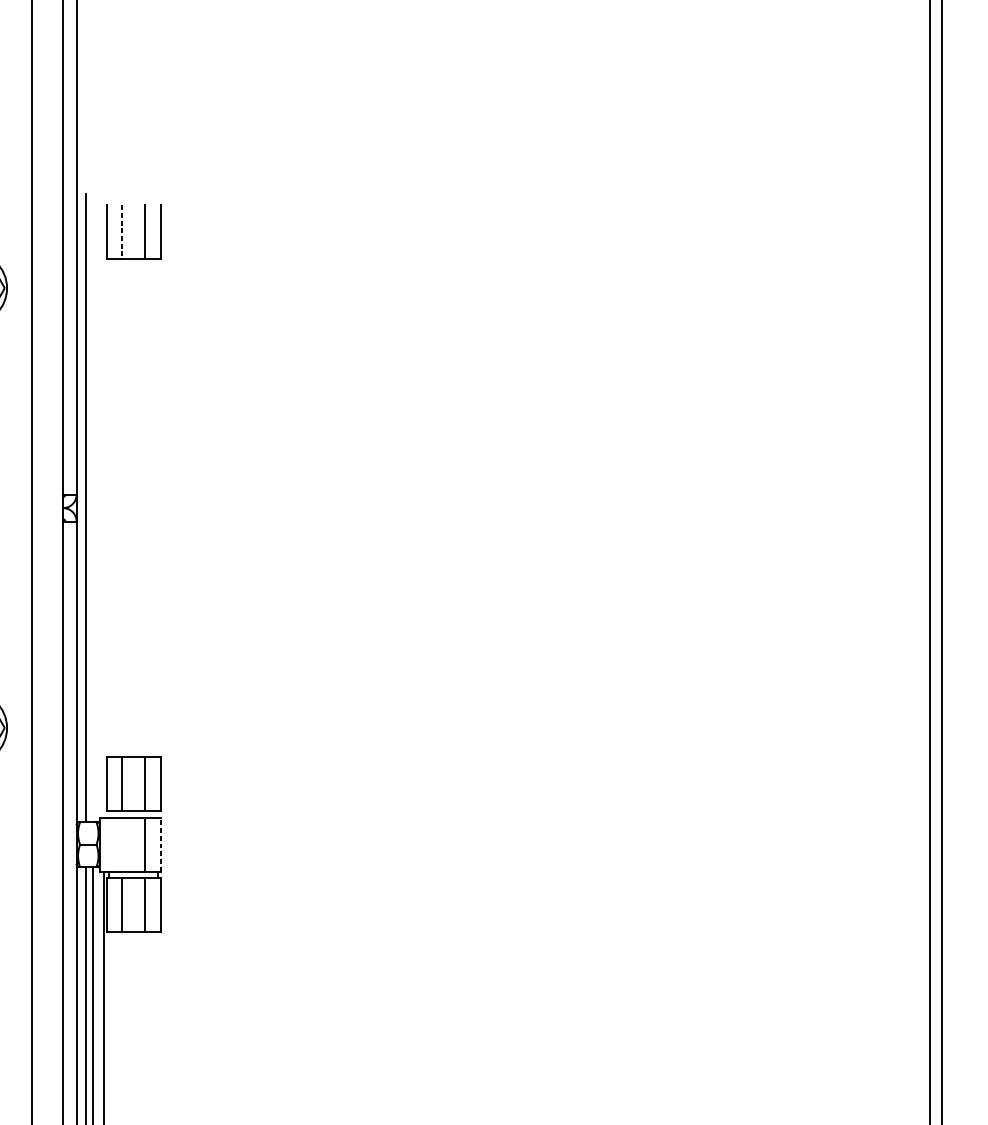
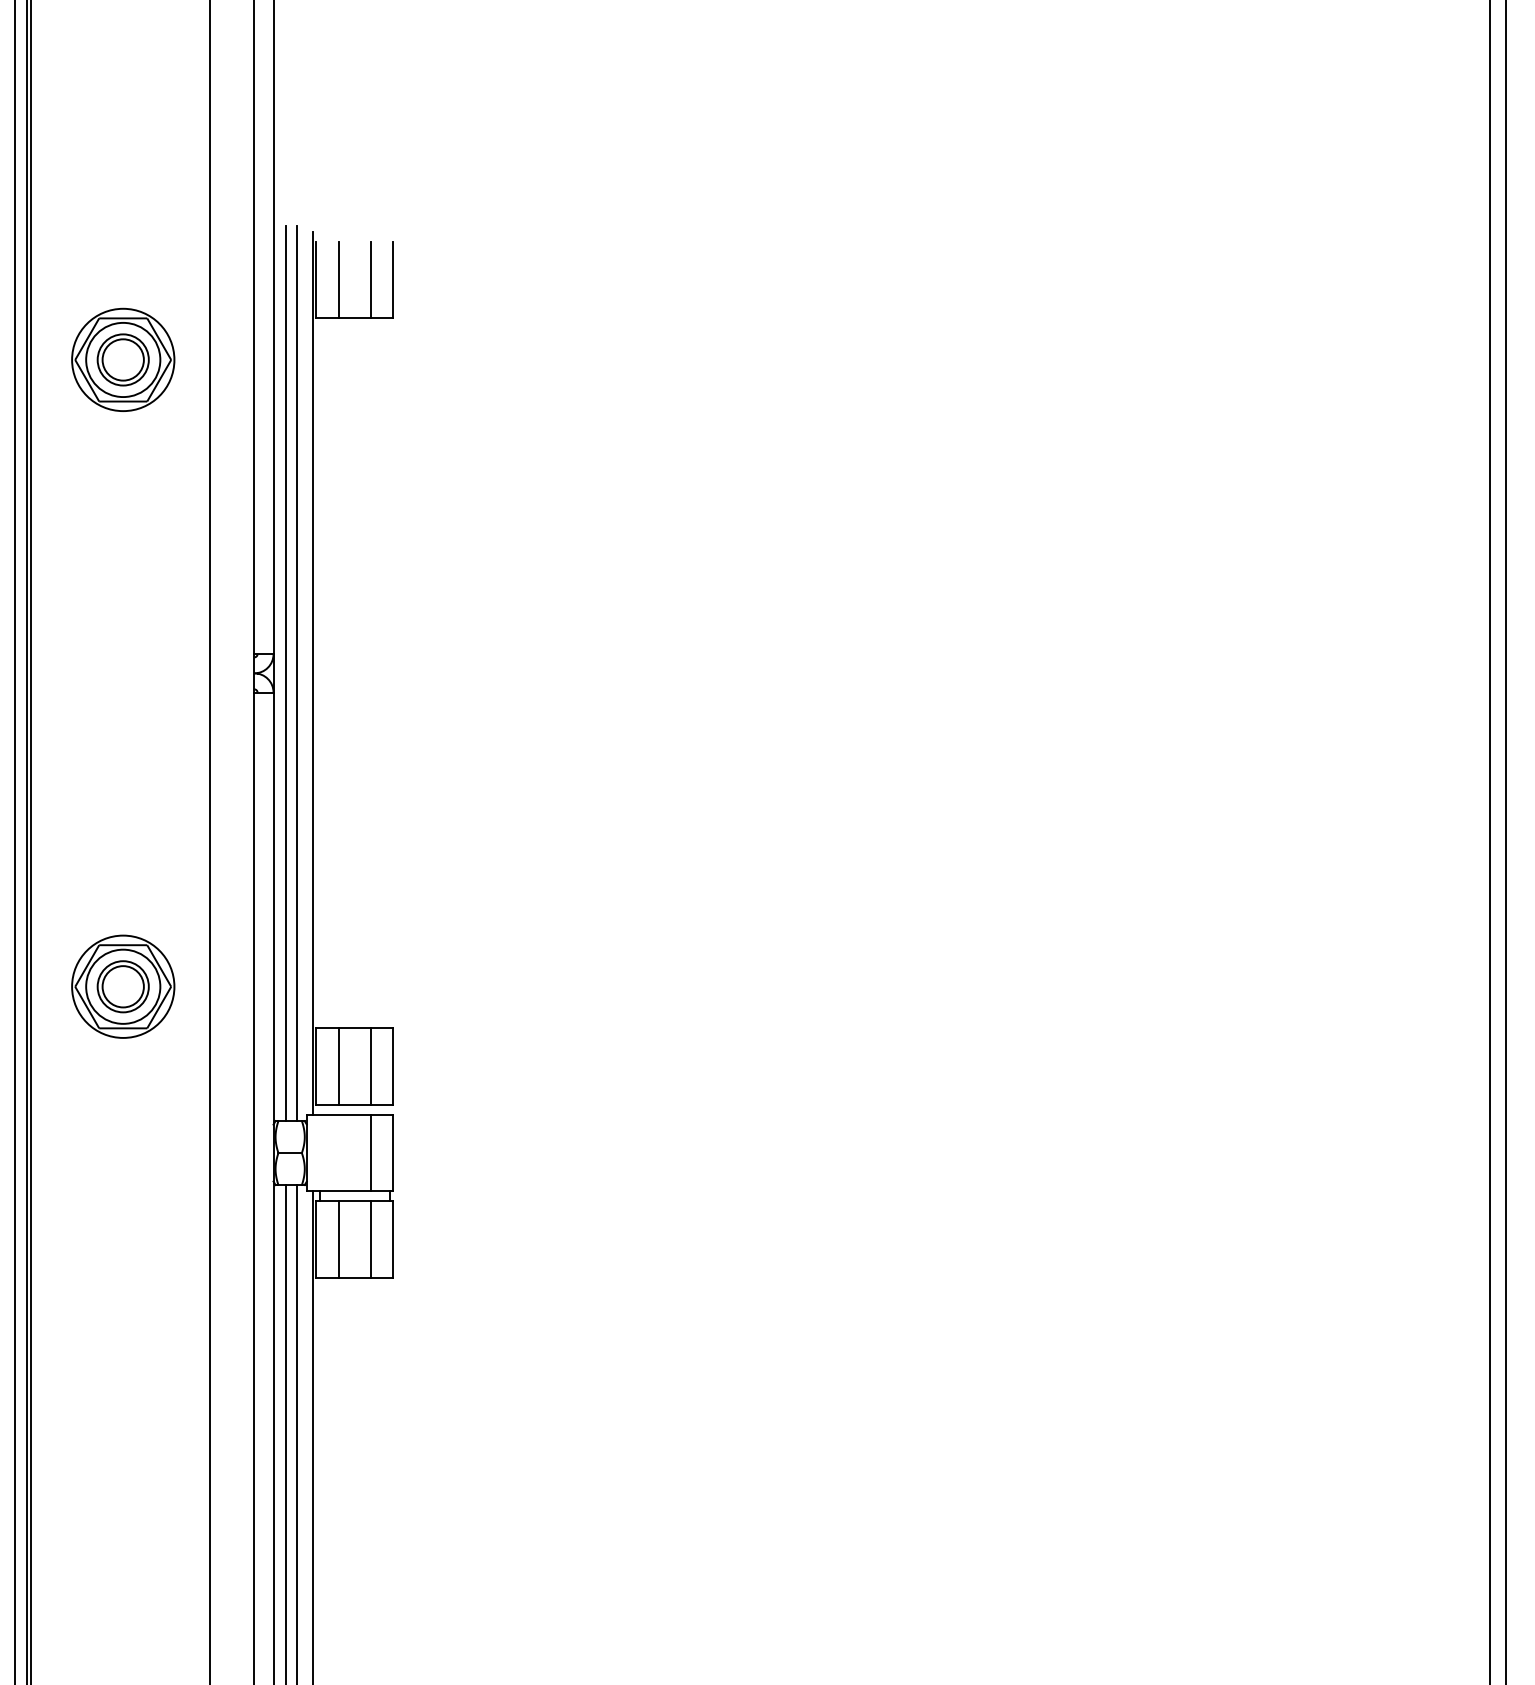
line: (122, 232) -> (338, 280), dashed -> solid
line: (93, 508) -> (297, 673), added
line: (104, 508) -> (313, 673), added
line: (160, 844) -> (393, 1152), dashed -> solid

